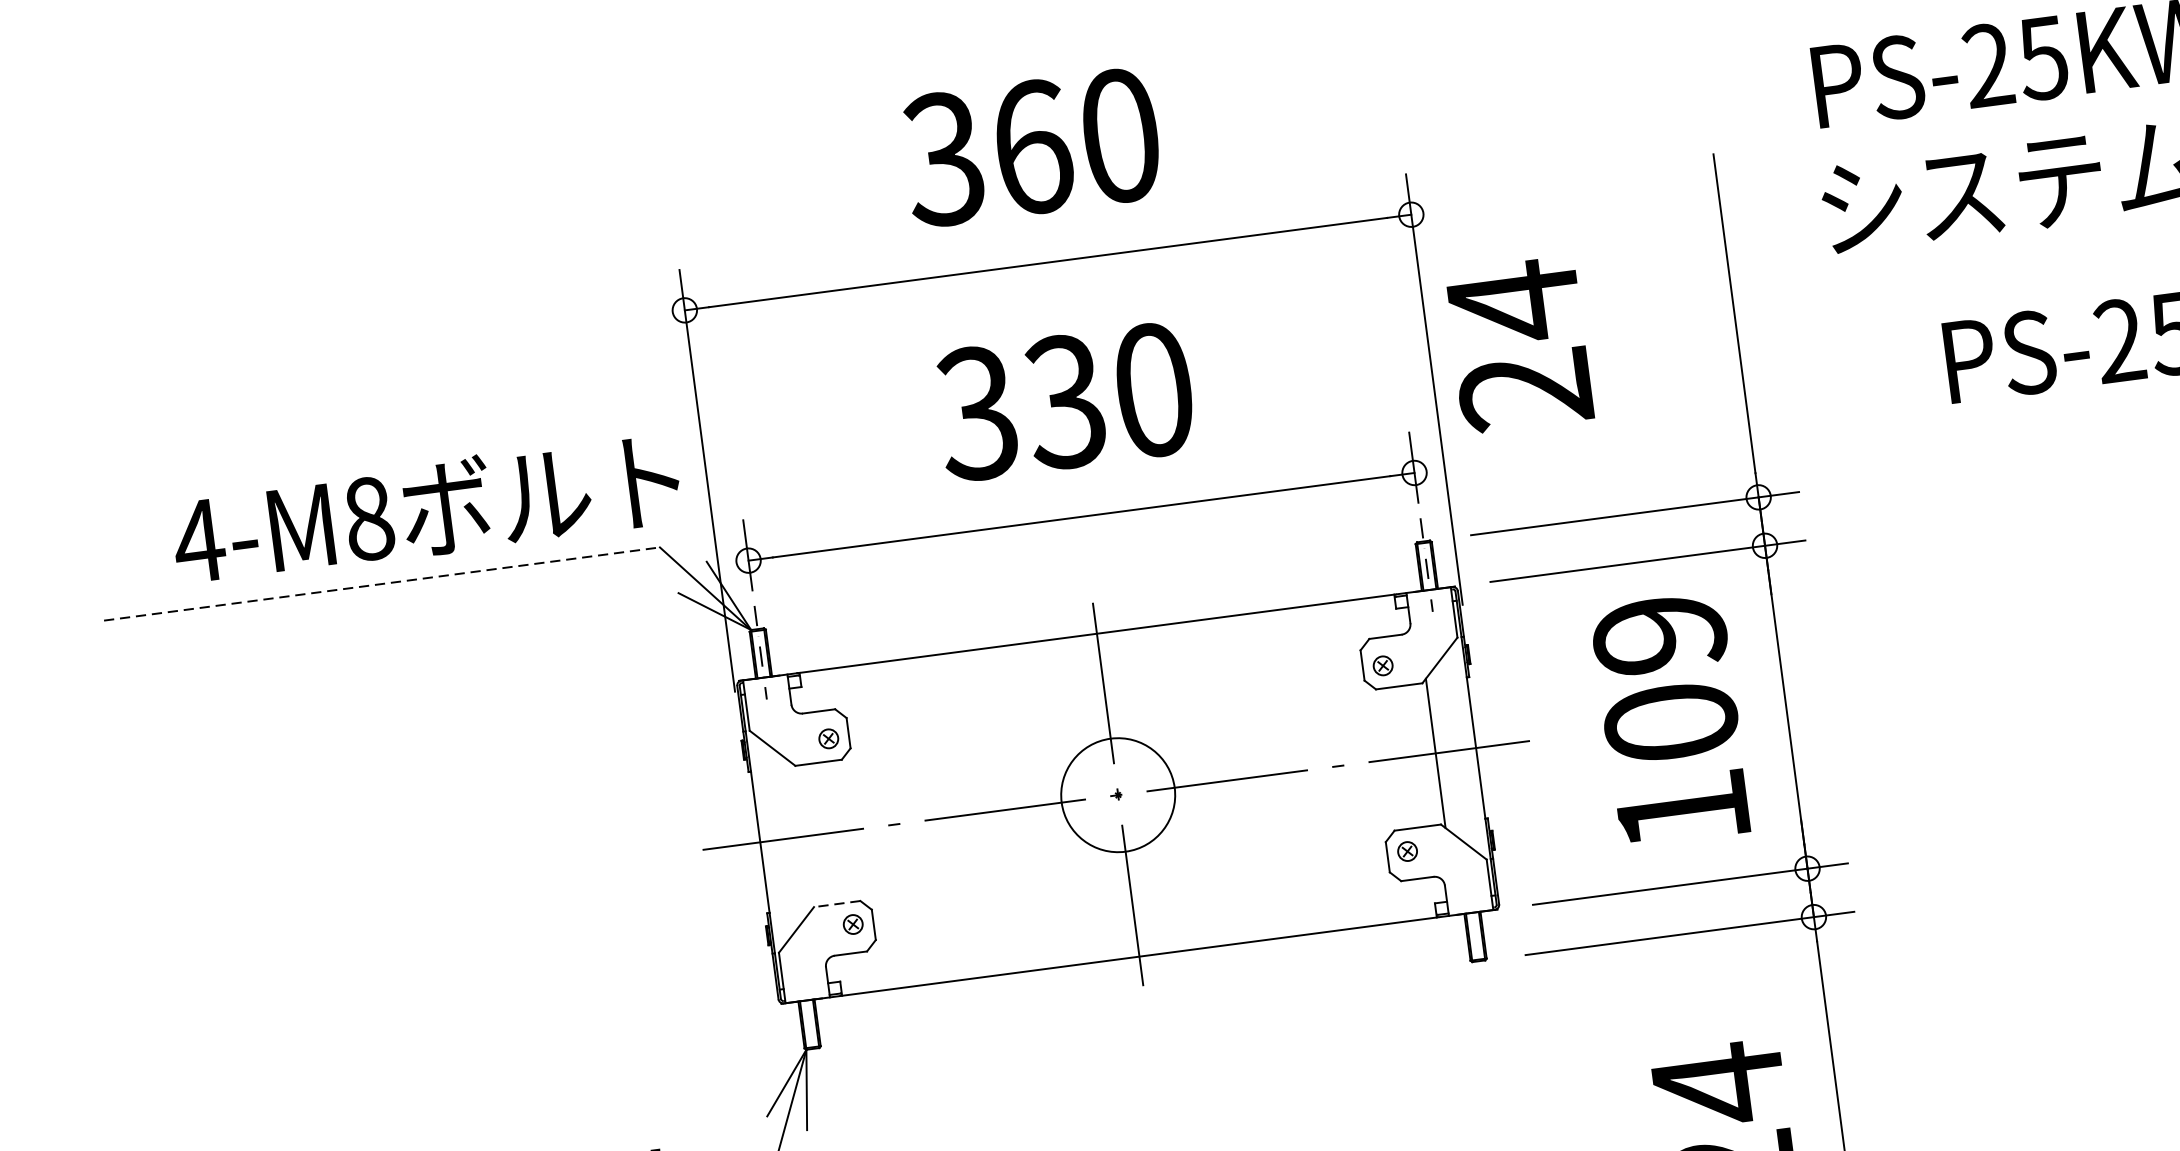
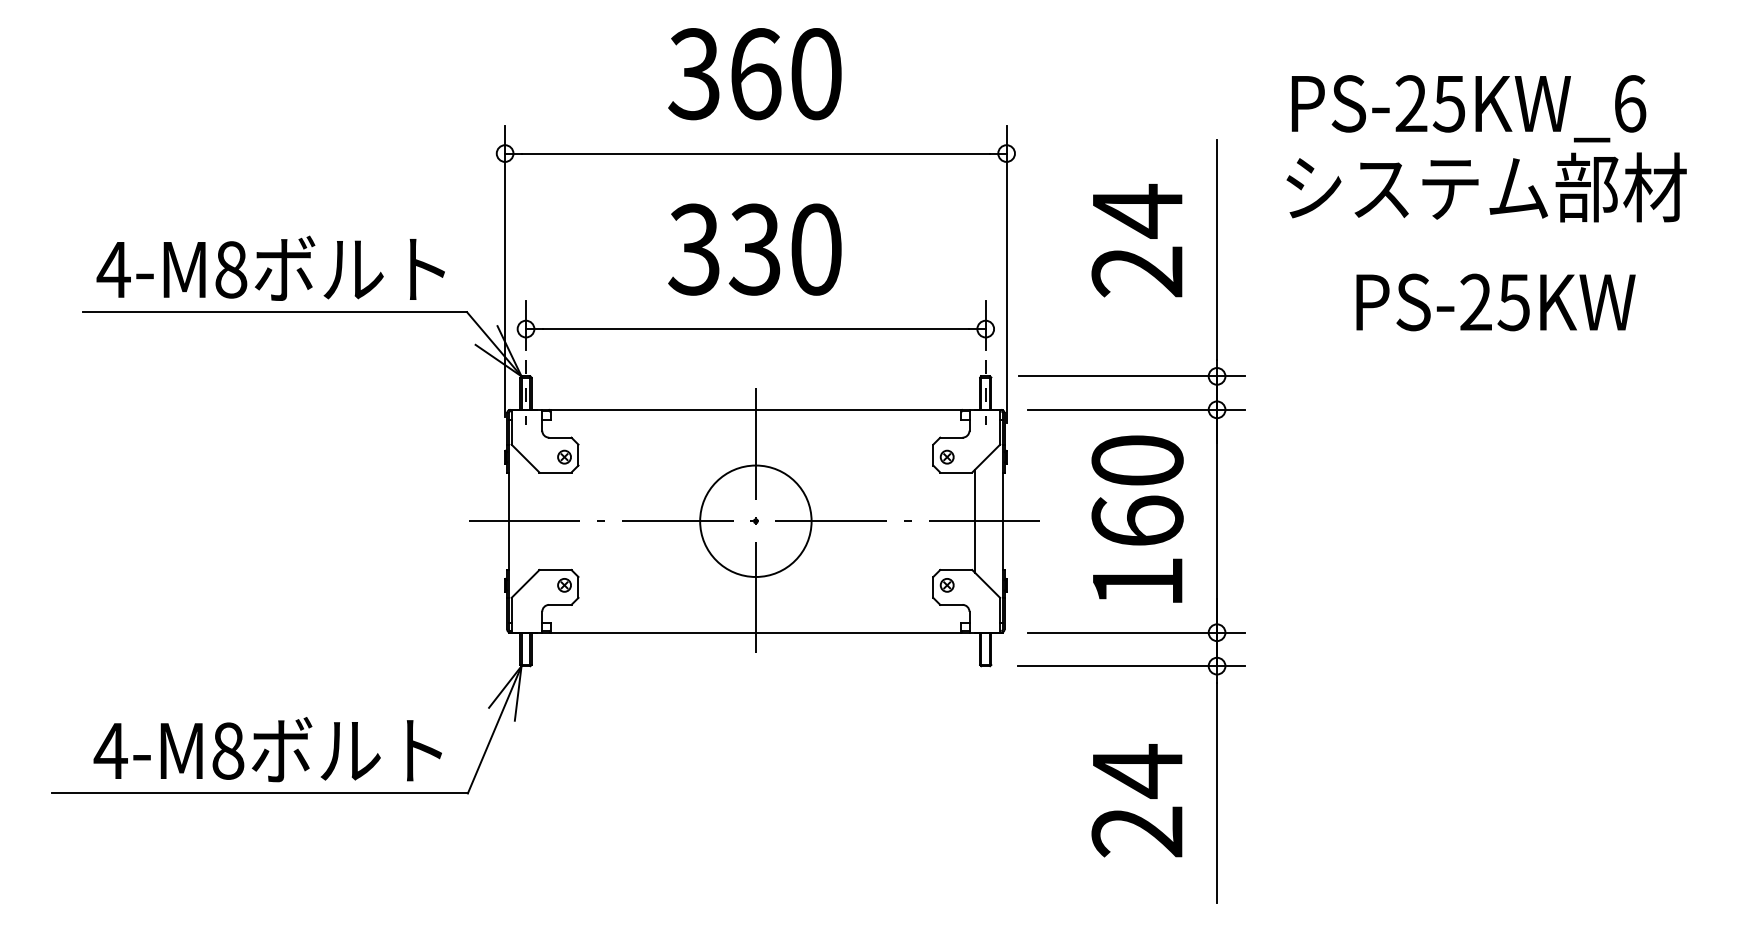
text: (1518, 344) -> (1136, 240), moved
text: (425, 507) -> (270, 267), moved
line: (382, 584) -> (275, 312), dashed -> solid
text: (1665, 677) -> (1137, 490), 109 -> 160
circle: (1117, 794) -> (755, 520), size x1.43
line: (837, 904) -> (555, 570), dashed -> solid

